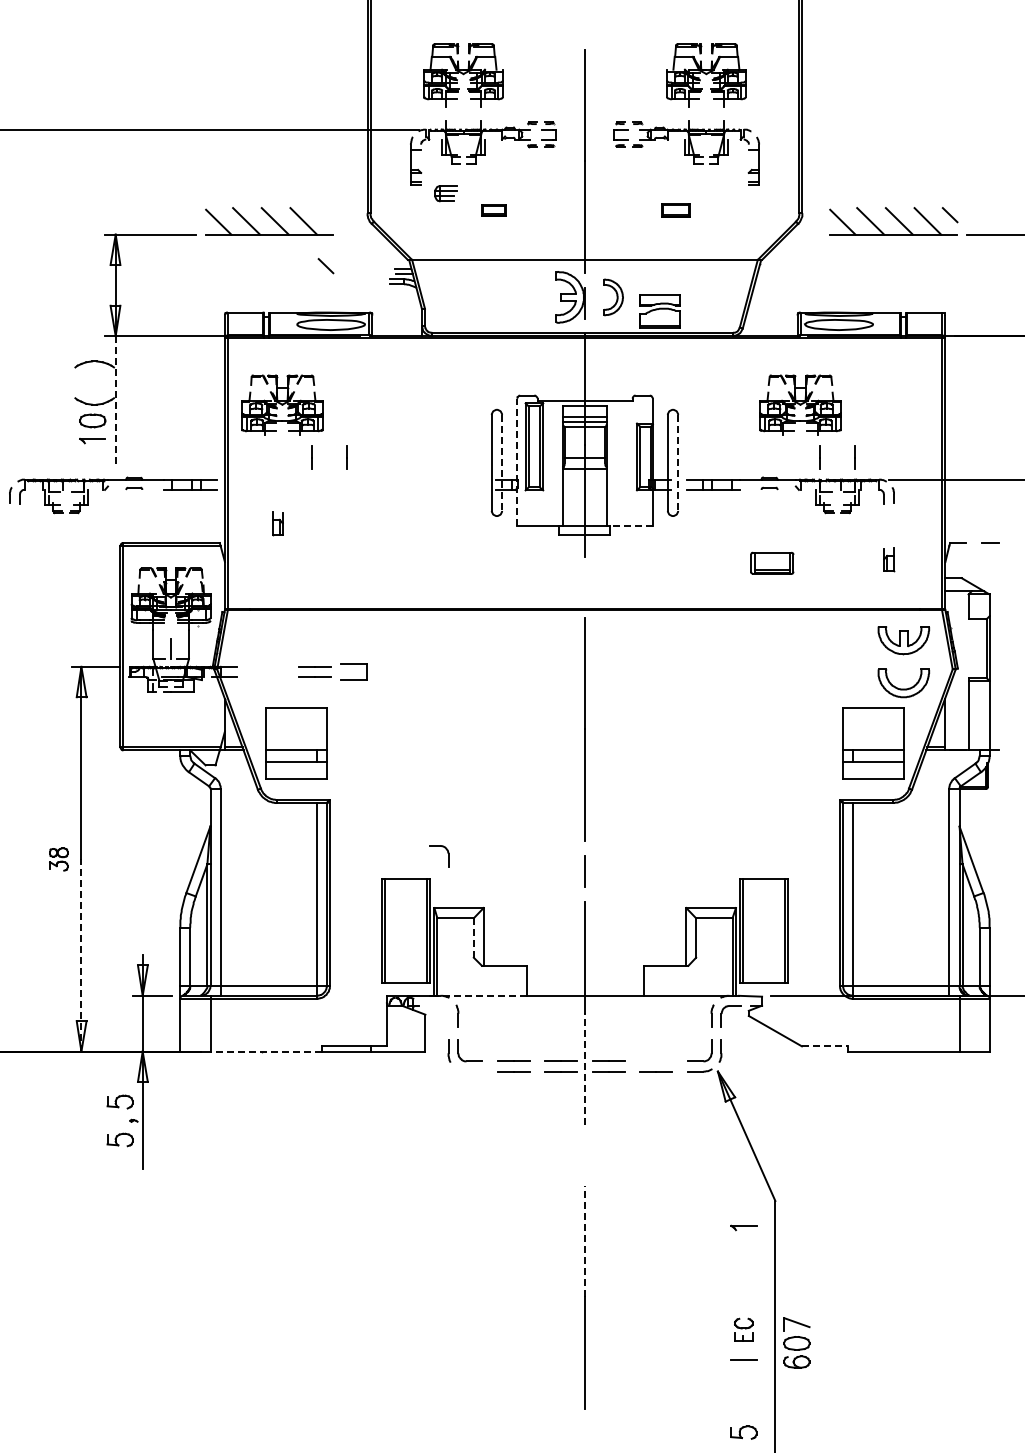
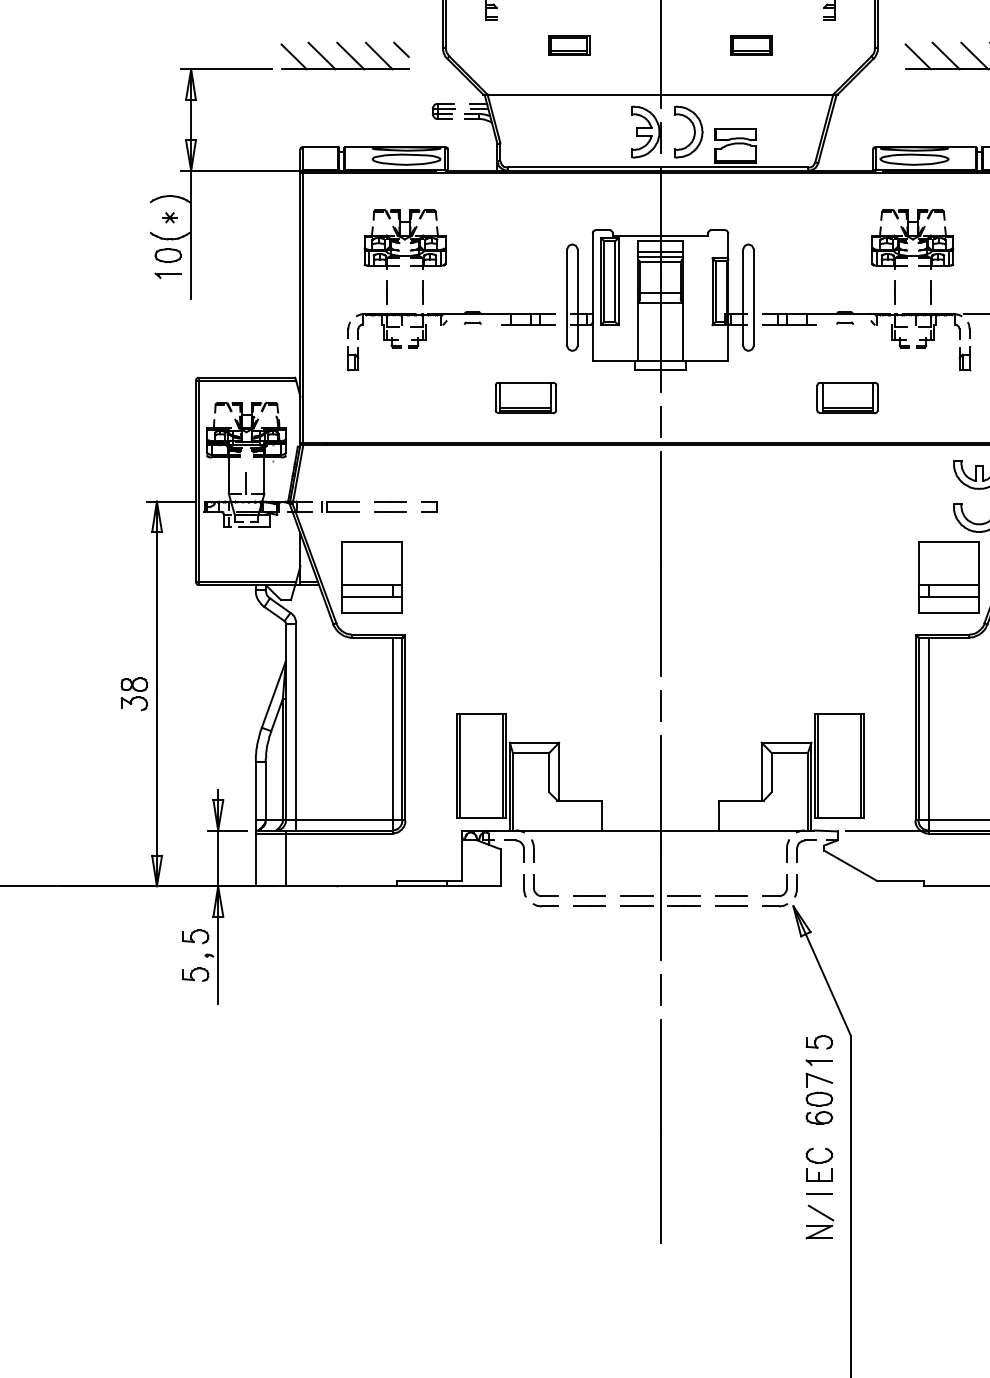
part: (445, 193) -> (442, 111), moved
part: (493, 210) -> (568, 45), size x1.67
part: (675, 210) -> (750, 45), size x1.43
line: (325, 266) -> (400, 50), moved
part: (613, 297) -> (688, 132), size x1.43
part: (94, 382) -> (169, 217), added
line: (115, 400) -> (190, 235), dashed -> solid
part: (282, 404) -> (404, 239), moved
part: (800, 404) -> (912, 239), moved
line: (502, 462) -> (577, 297), dashed -> solid
line: (517, 462) -> (592, 297), dashed -> solid
line: (678, 462) -> (753, 297), dashed -> solid
part: (107, 488) -> (445, 323), moved
line: (631, 526) -> (706, 361), dashed -> solid
part: (889, 559) -> (964, 358), moved
part: (450, 563) -> (525, 398), added
part: (772, 563) -> (847, 398), size x1.43
line: (585, 587) -> (660, 422), added
part: (264, 671) -> (339, 506), added
part: (353, 671) -> (428, 506), size x0.62
part: (447, 853) -> (522, 848), moved
part: (58, 859) -> (133, 694), size x1.43
line: (473, 938) -> (548, 773), dashed -> solid
line: (81, 954) -> (156, 789), dashed -> solid
line: (481, 995) -> (556, 830), dashed -> solid
line: (825, 1046) -> (900, 881), dashed -> solid
line: (265, 1051) -> (340, 886), dashed -> solid
line: (655, 1060) -> (730, 895), added
line: (585, 1069) -> (660, 904), dashed -> solid
part: (469, 1070) -> (544, 905), added
line: (584, 1155) -> (659, 990), added
line: (585, 1241) -> (660, 1076), dashed -> solid
part: (743, 1329) -> (818, 1164), size x1.43
part: (796, 1342) -> (818, 1098), moved
part: (744, 1387) -> (819, 1222), added
part: (743, 1432) -> (818, 1042), moved

